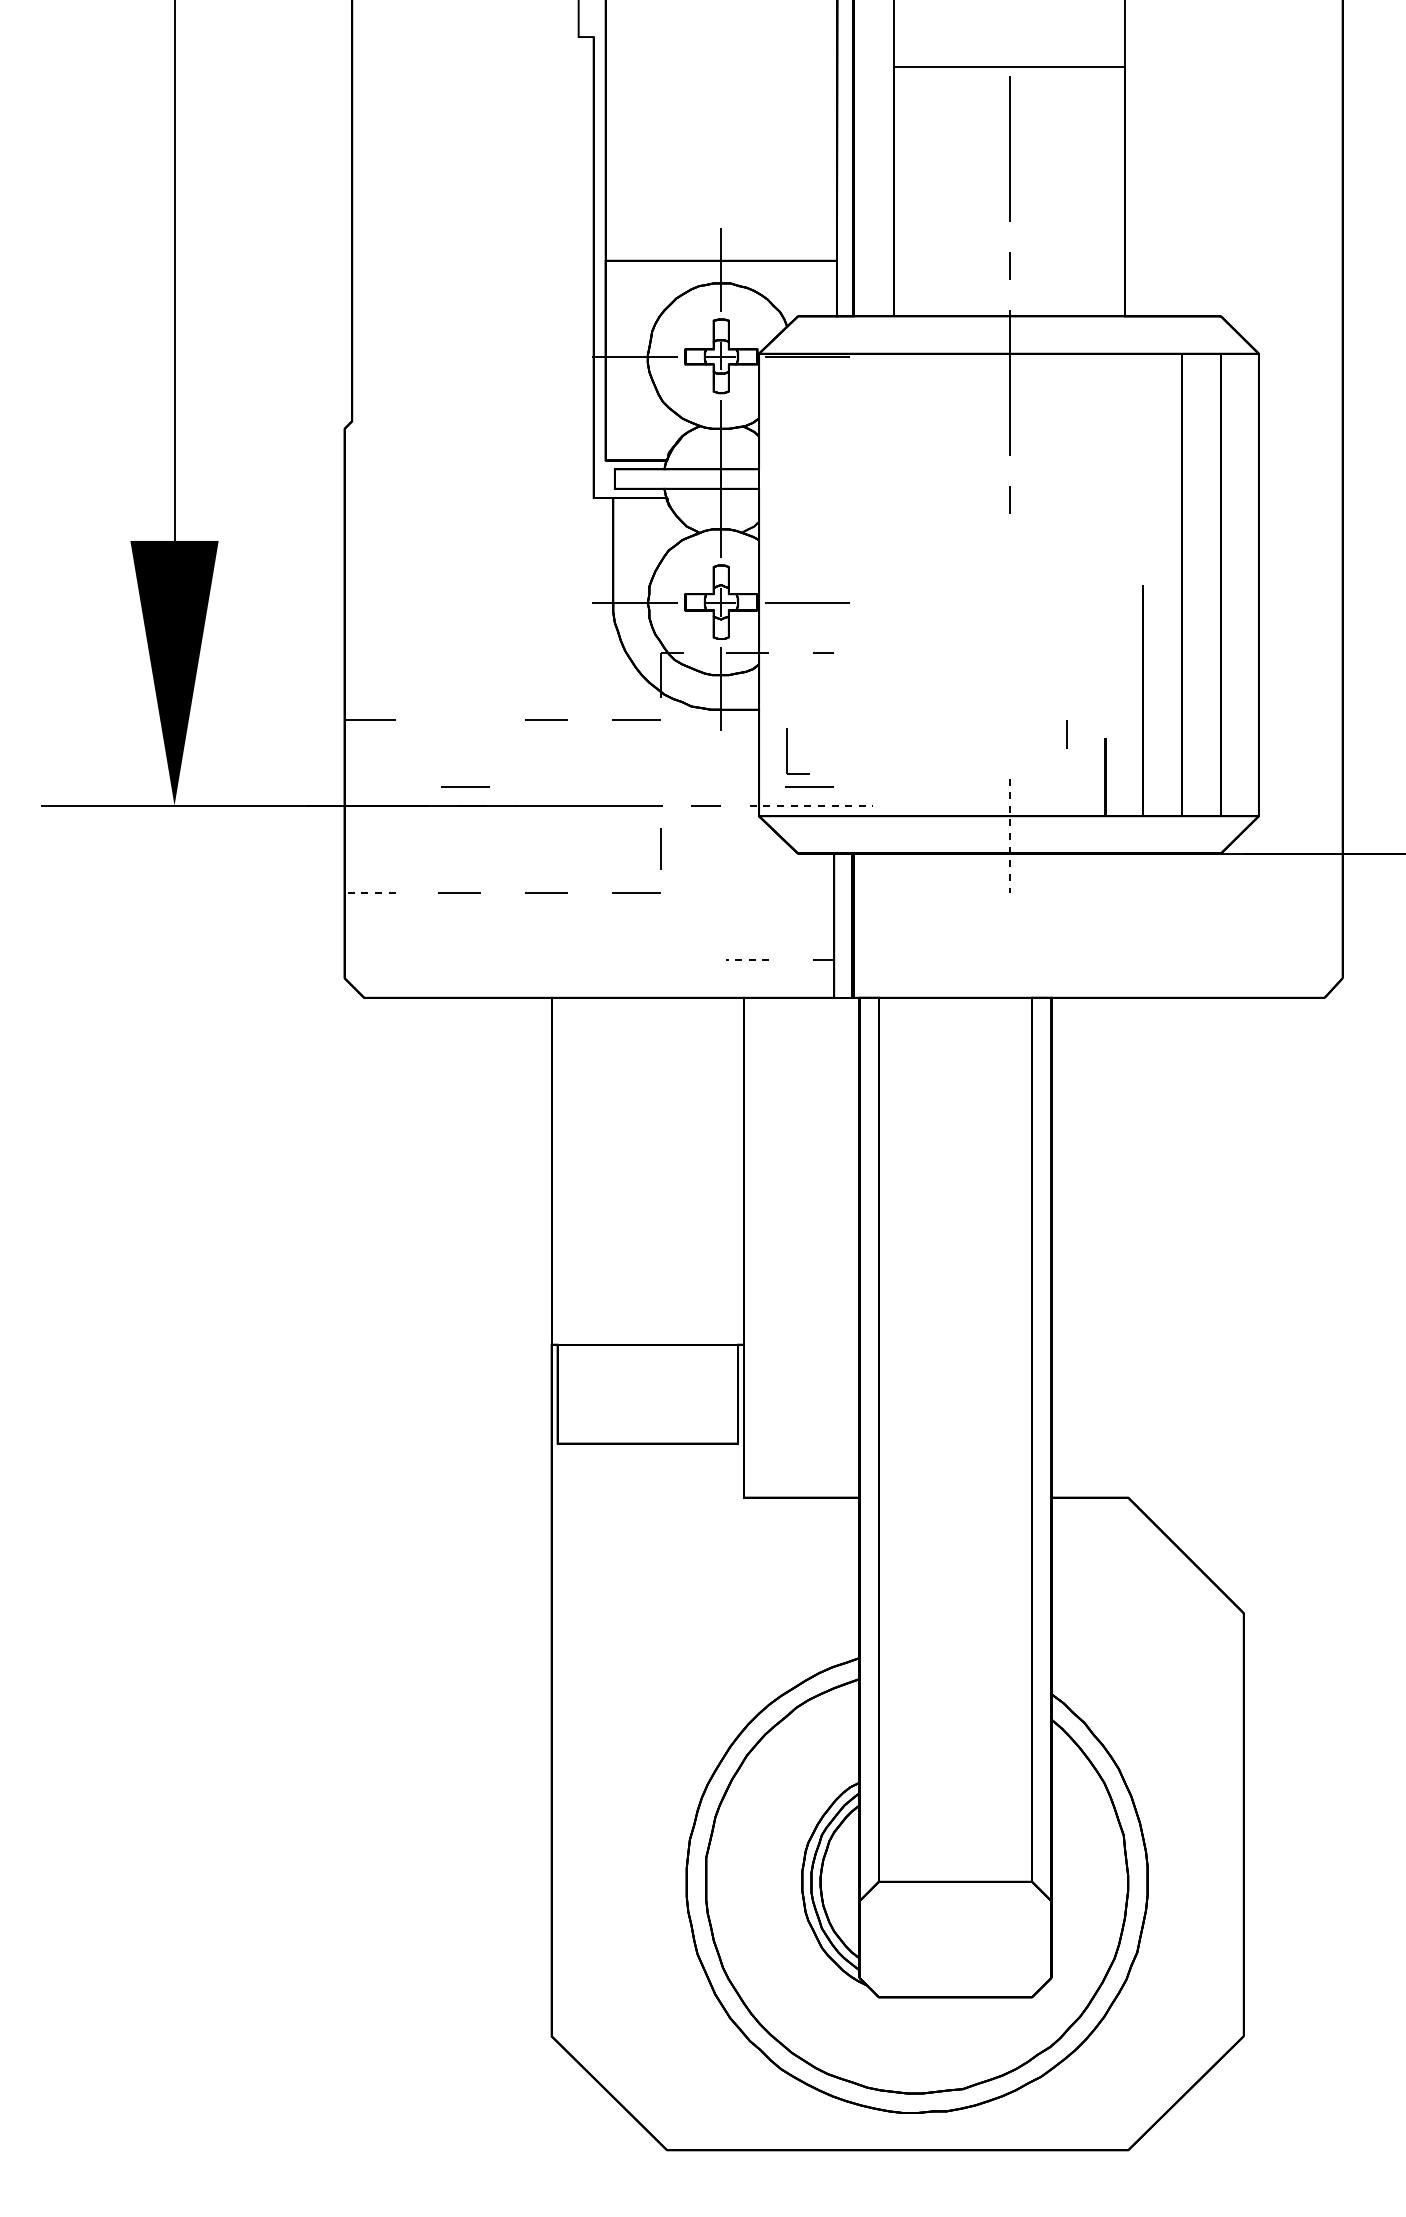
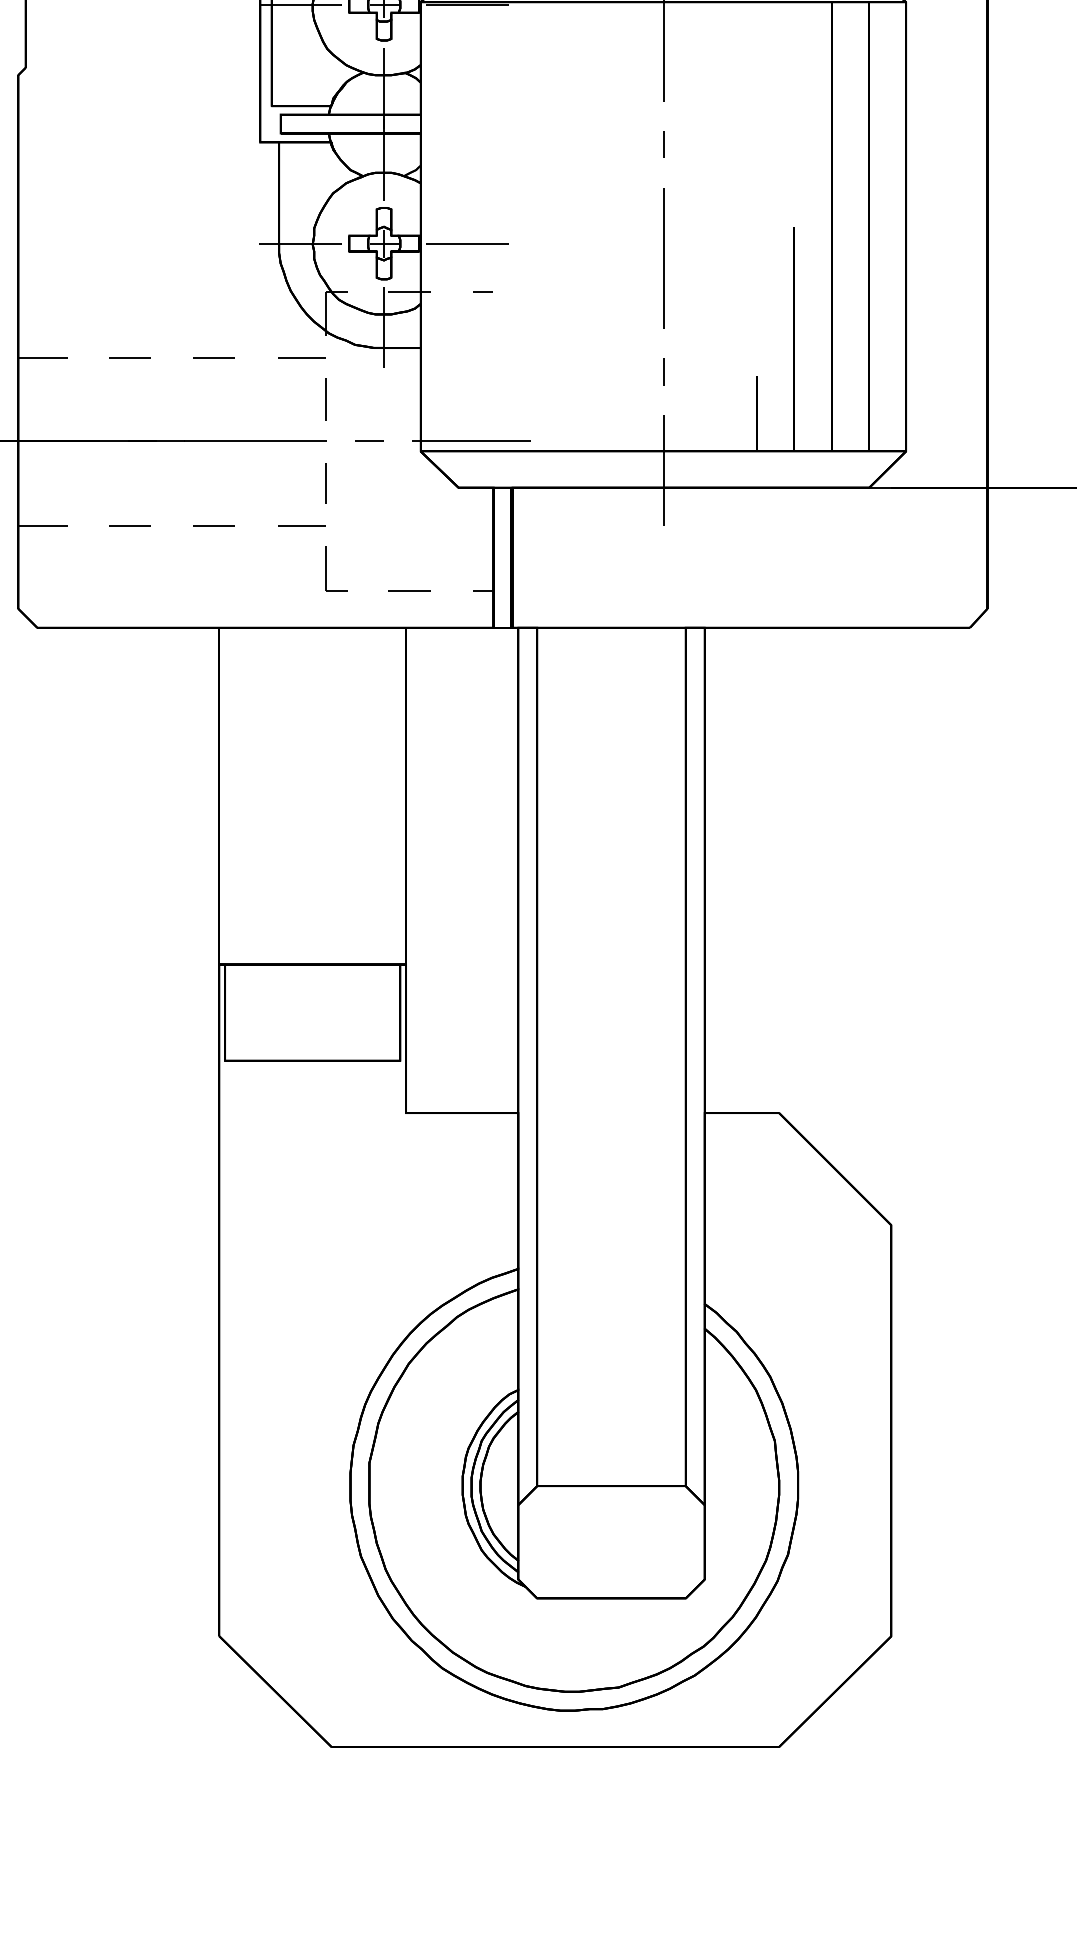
line: (1009, 616) -> (663, 257), added
line: (459, 719) -> (129, 357), added
line: (1066, 734) -> (663, 372), moved
part: (787, 751) -> (325, 569), moved
line: (660, 762) -> (325, 399), added
line: (465, 786) -> (135, 422), removed
line: (809, 786) -> (469, 422), removed
line: (811, 805) -> (471, 440), dashed -> solid
line: (1009, 836) -> (663, 471), dashed -> solid
line: (370, 892) -> (43, 525), dashed -> solid
line: (747, 960) -> (409, 591), dashed -> solid

